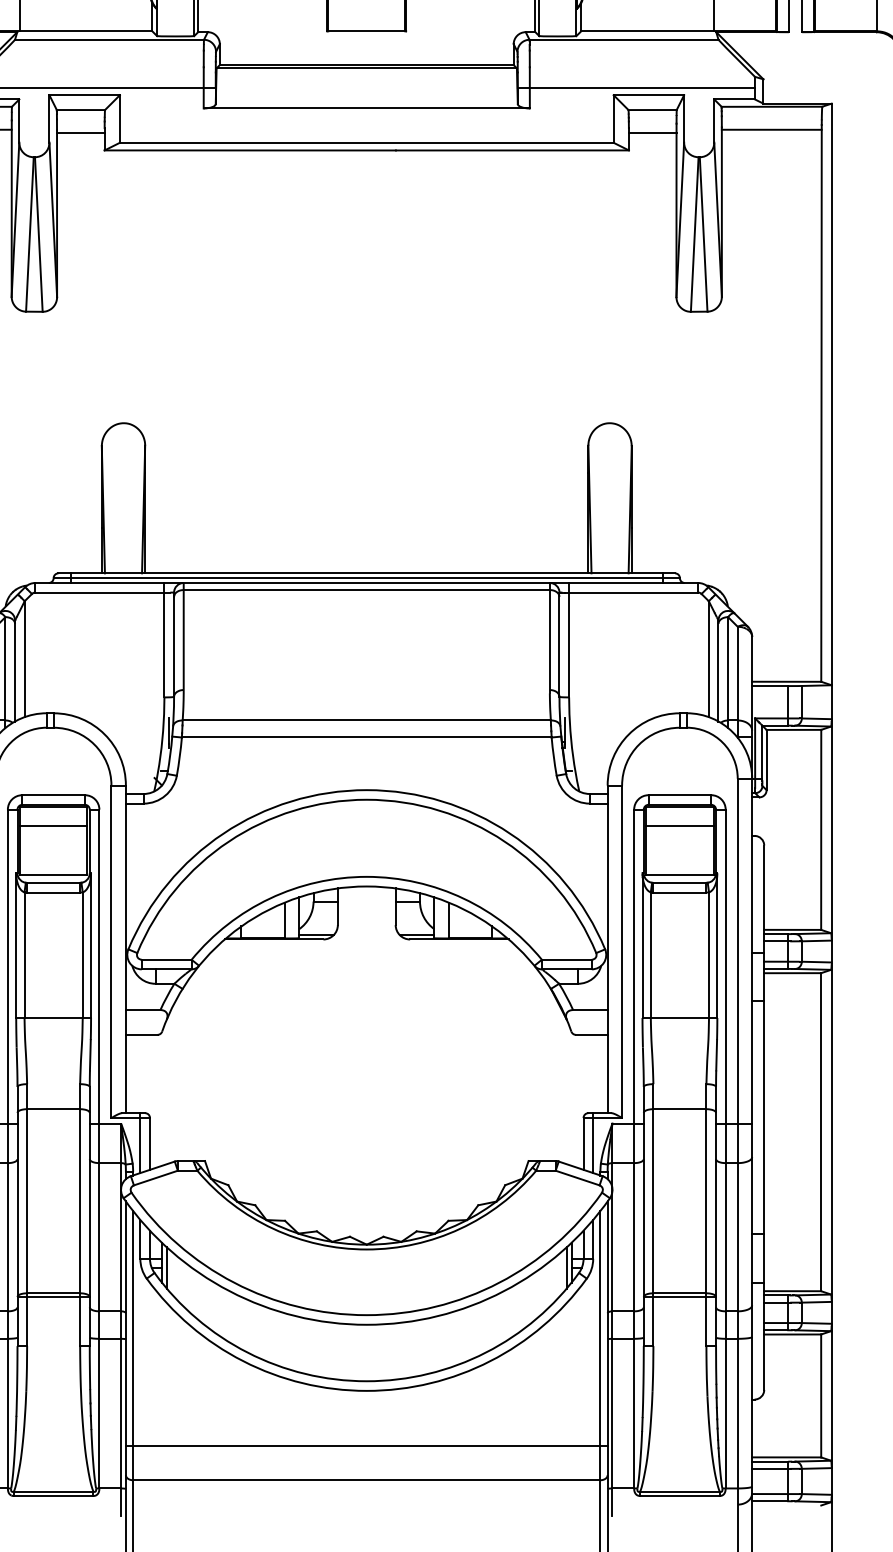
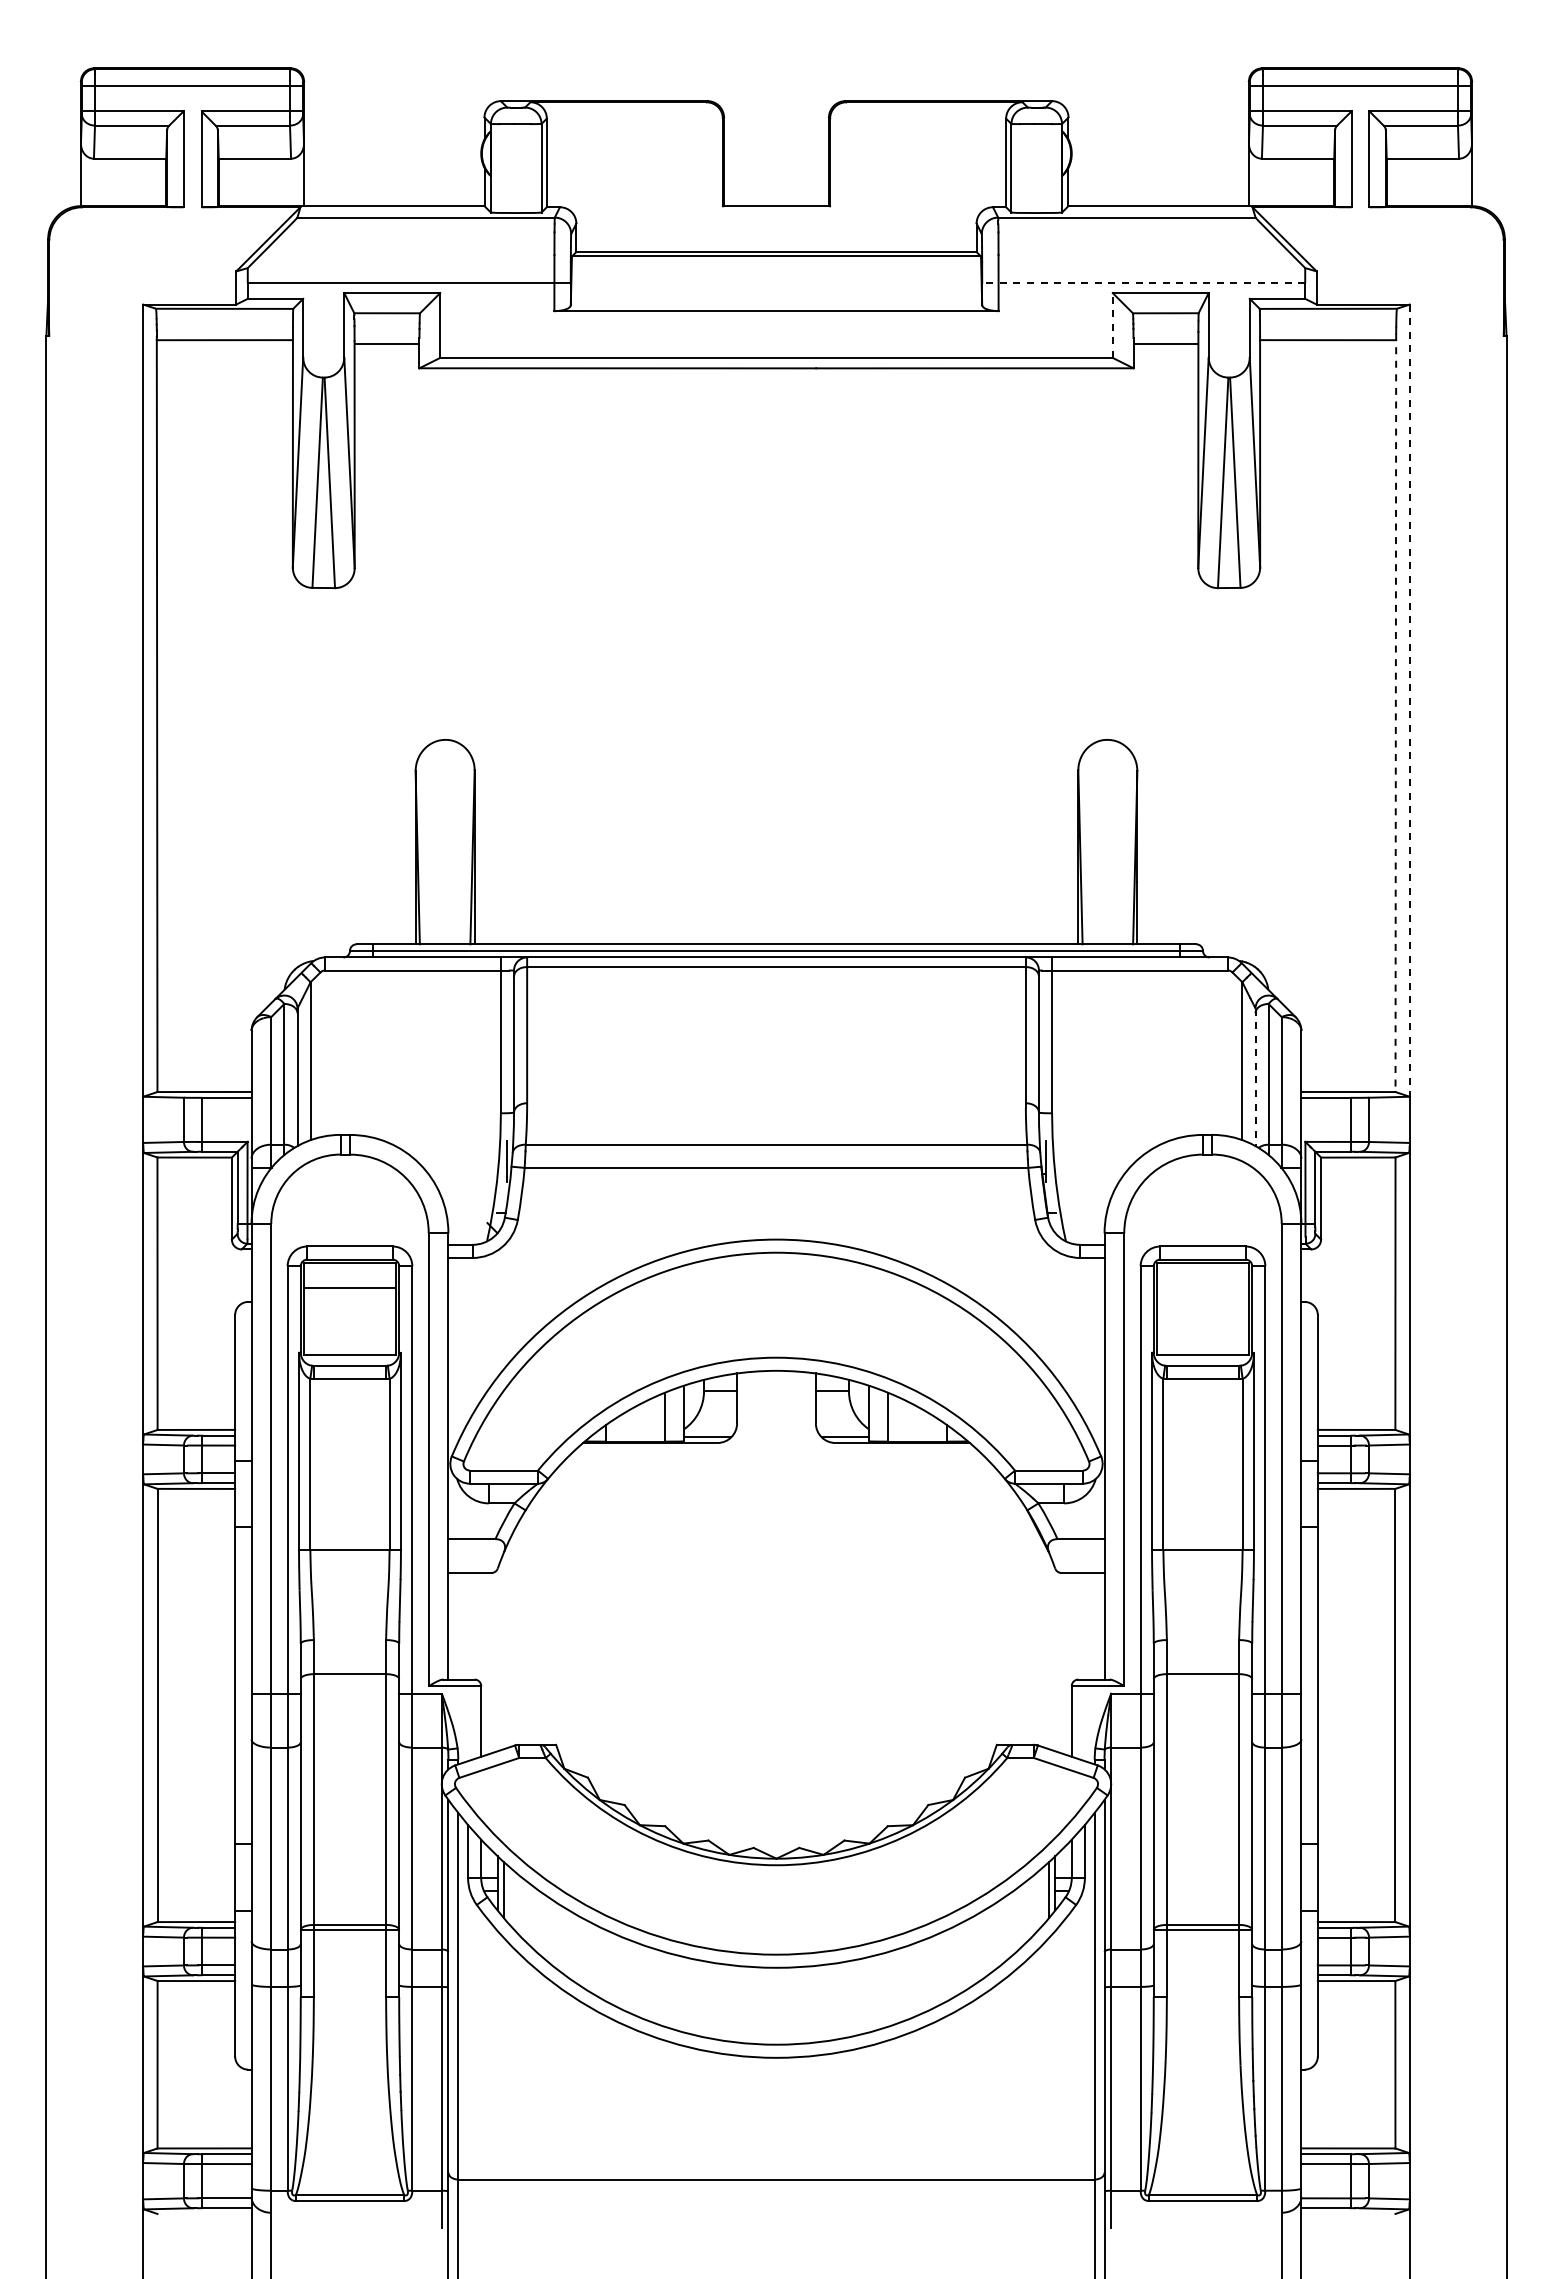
line: (636, 88) -> (1143, 283), solid -> dashed
line: (613, 119) -> (1112, 325), solid -> dashed
line: (831, 395) -> (1409, 701), solid -> dashed
line: (821, 403) -> (1395, 713), solid -> dashed
line: (718, 671) -> (1255, 1077), solid -> dashed
line: (679, 825) -> (1202, 1287), removed
line: (140, 1143) -> (468, 1720), removed
line: (592, 1143) -> (1084, 1720), removed
line: (366, 1446) -> (776, 2133), removed

